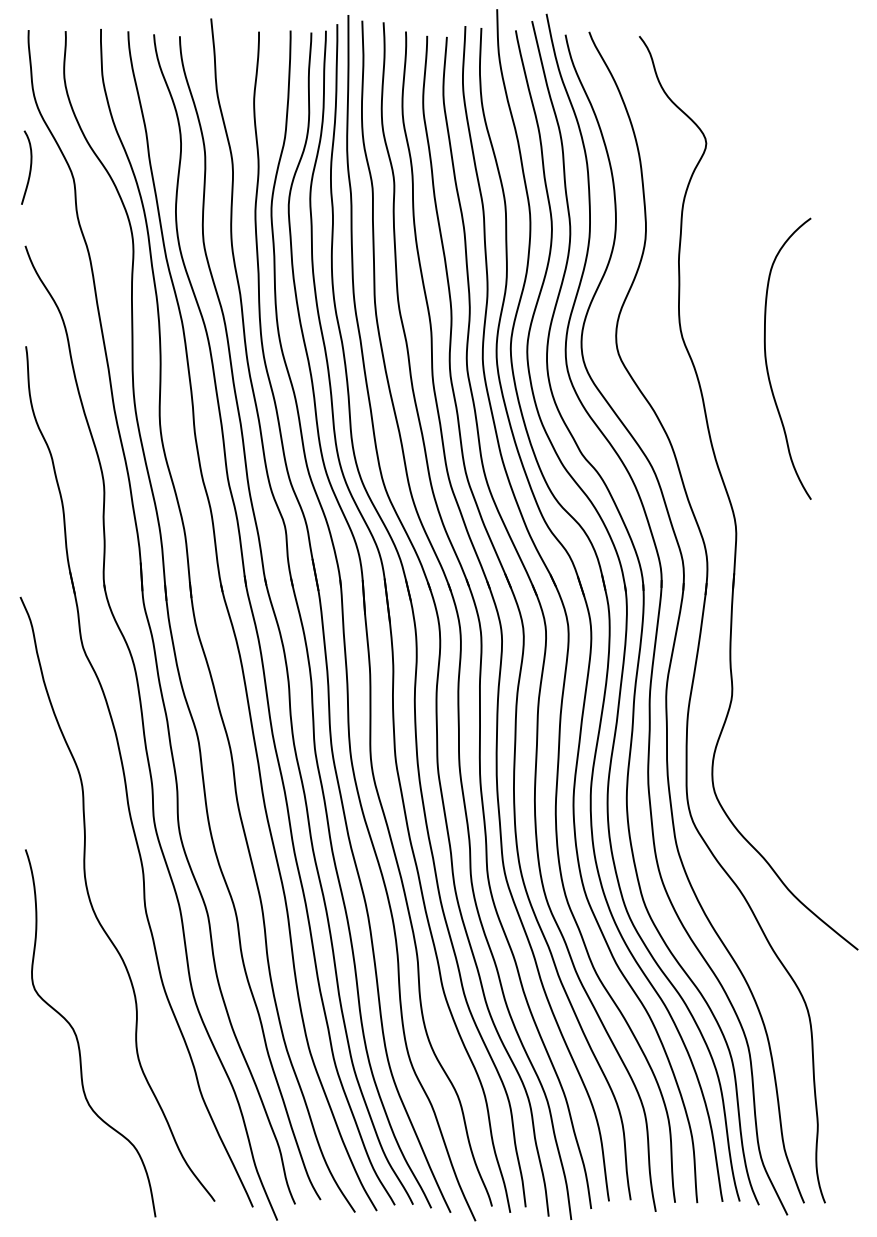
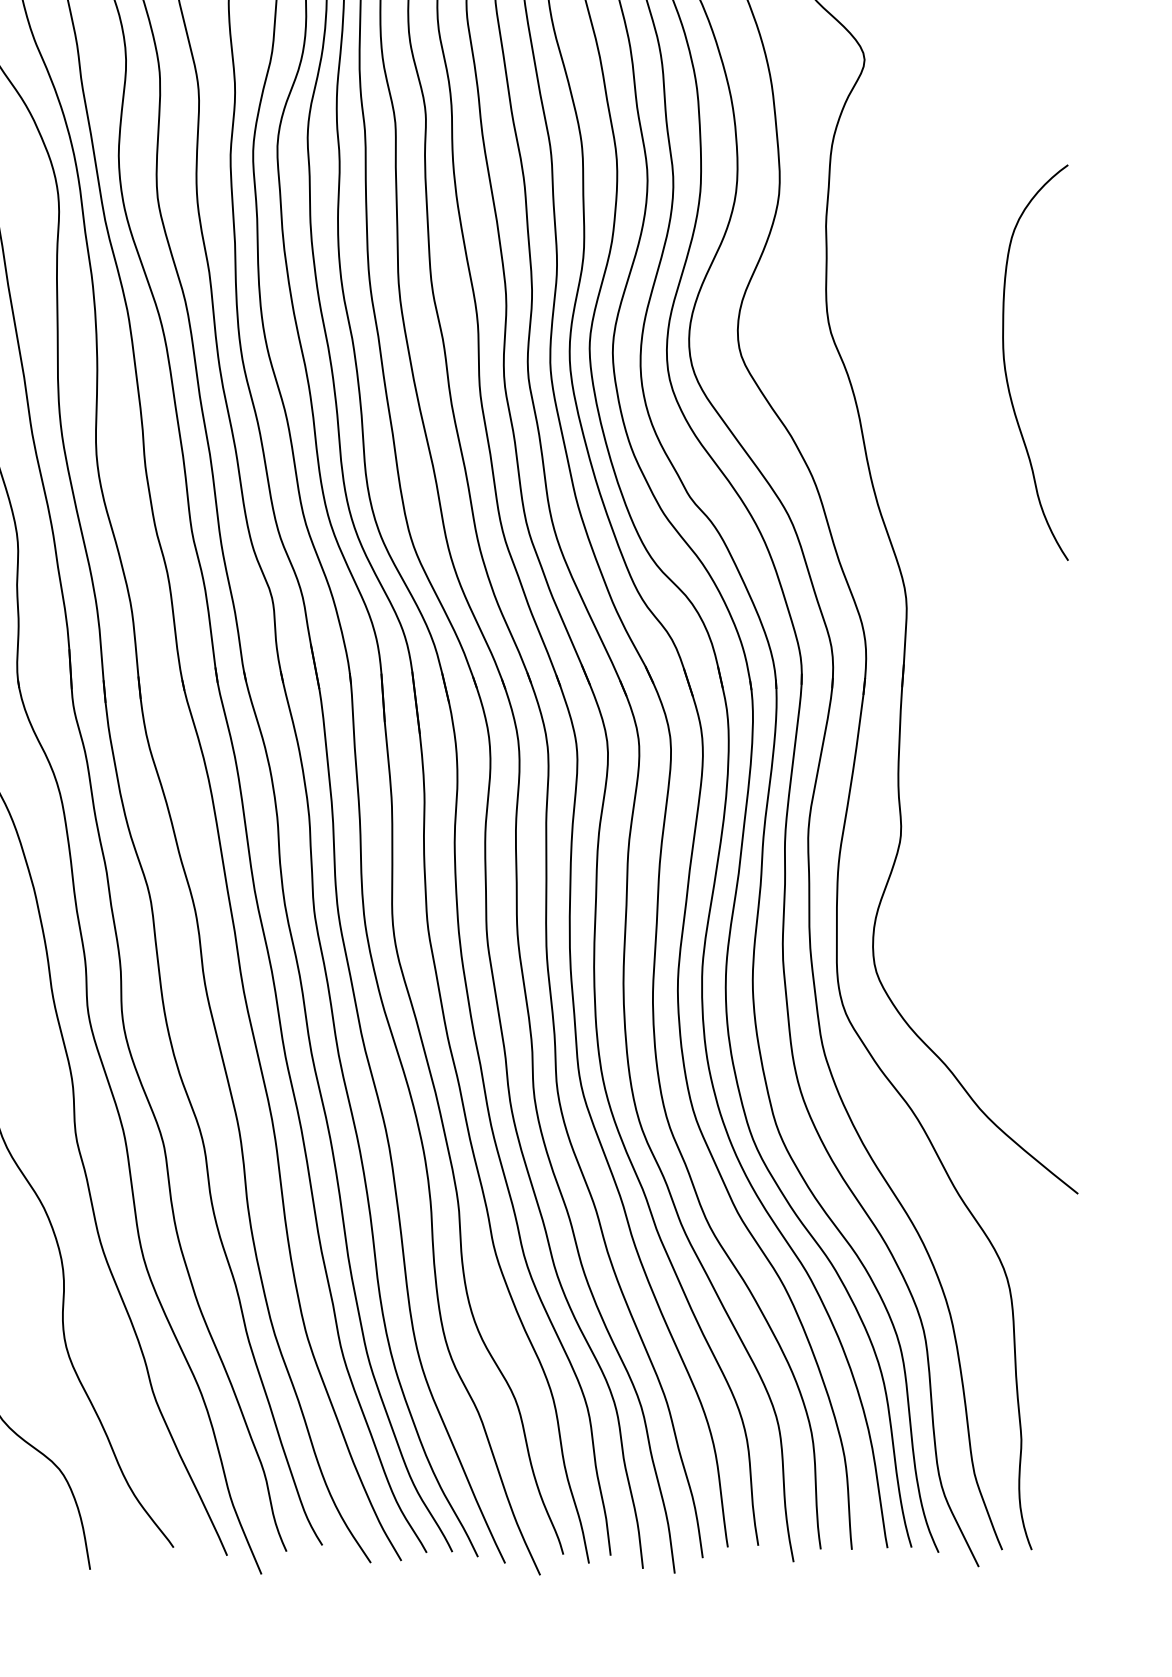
curve: (767, 363) -> (1006, 369), moved

